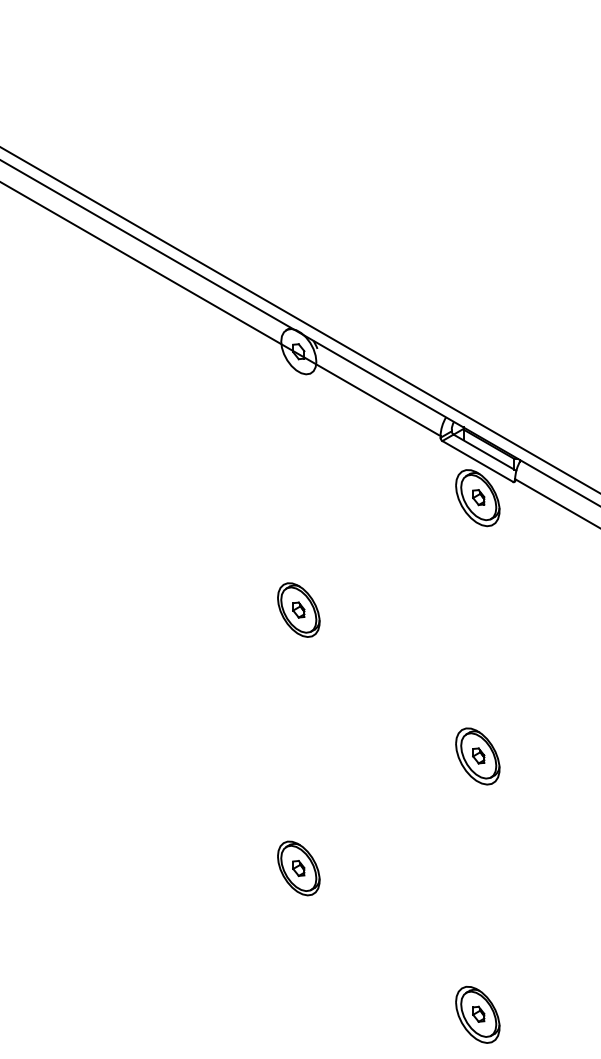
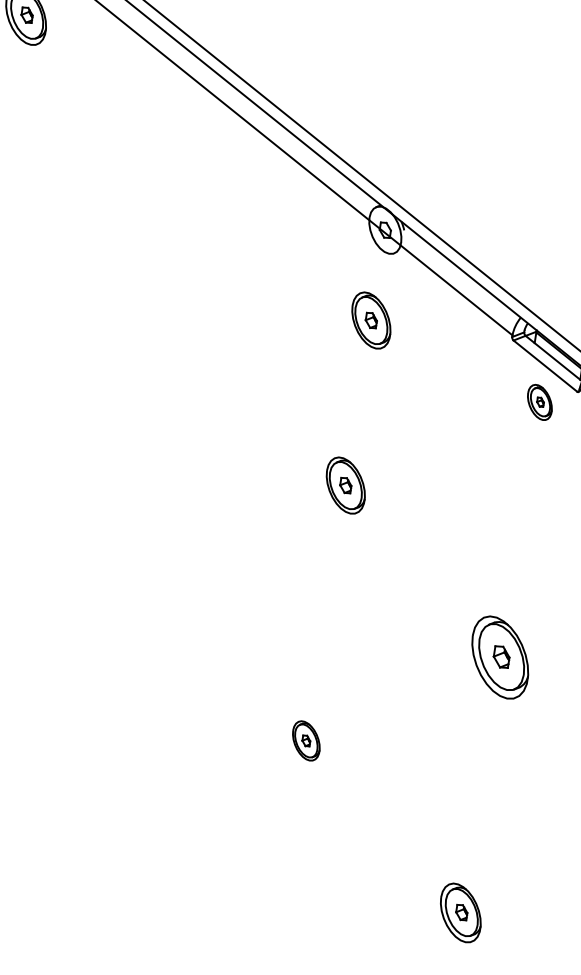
part: (298, 442) -> (371, 319), added
part: (477, 498) -> (539, 402), size x0.6
part: (477, 756) -> (500, 657), size x1.4
part: (298, 868) -> (305, 740), size x0.7

